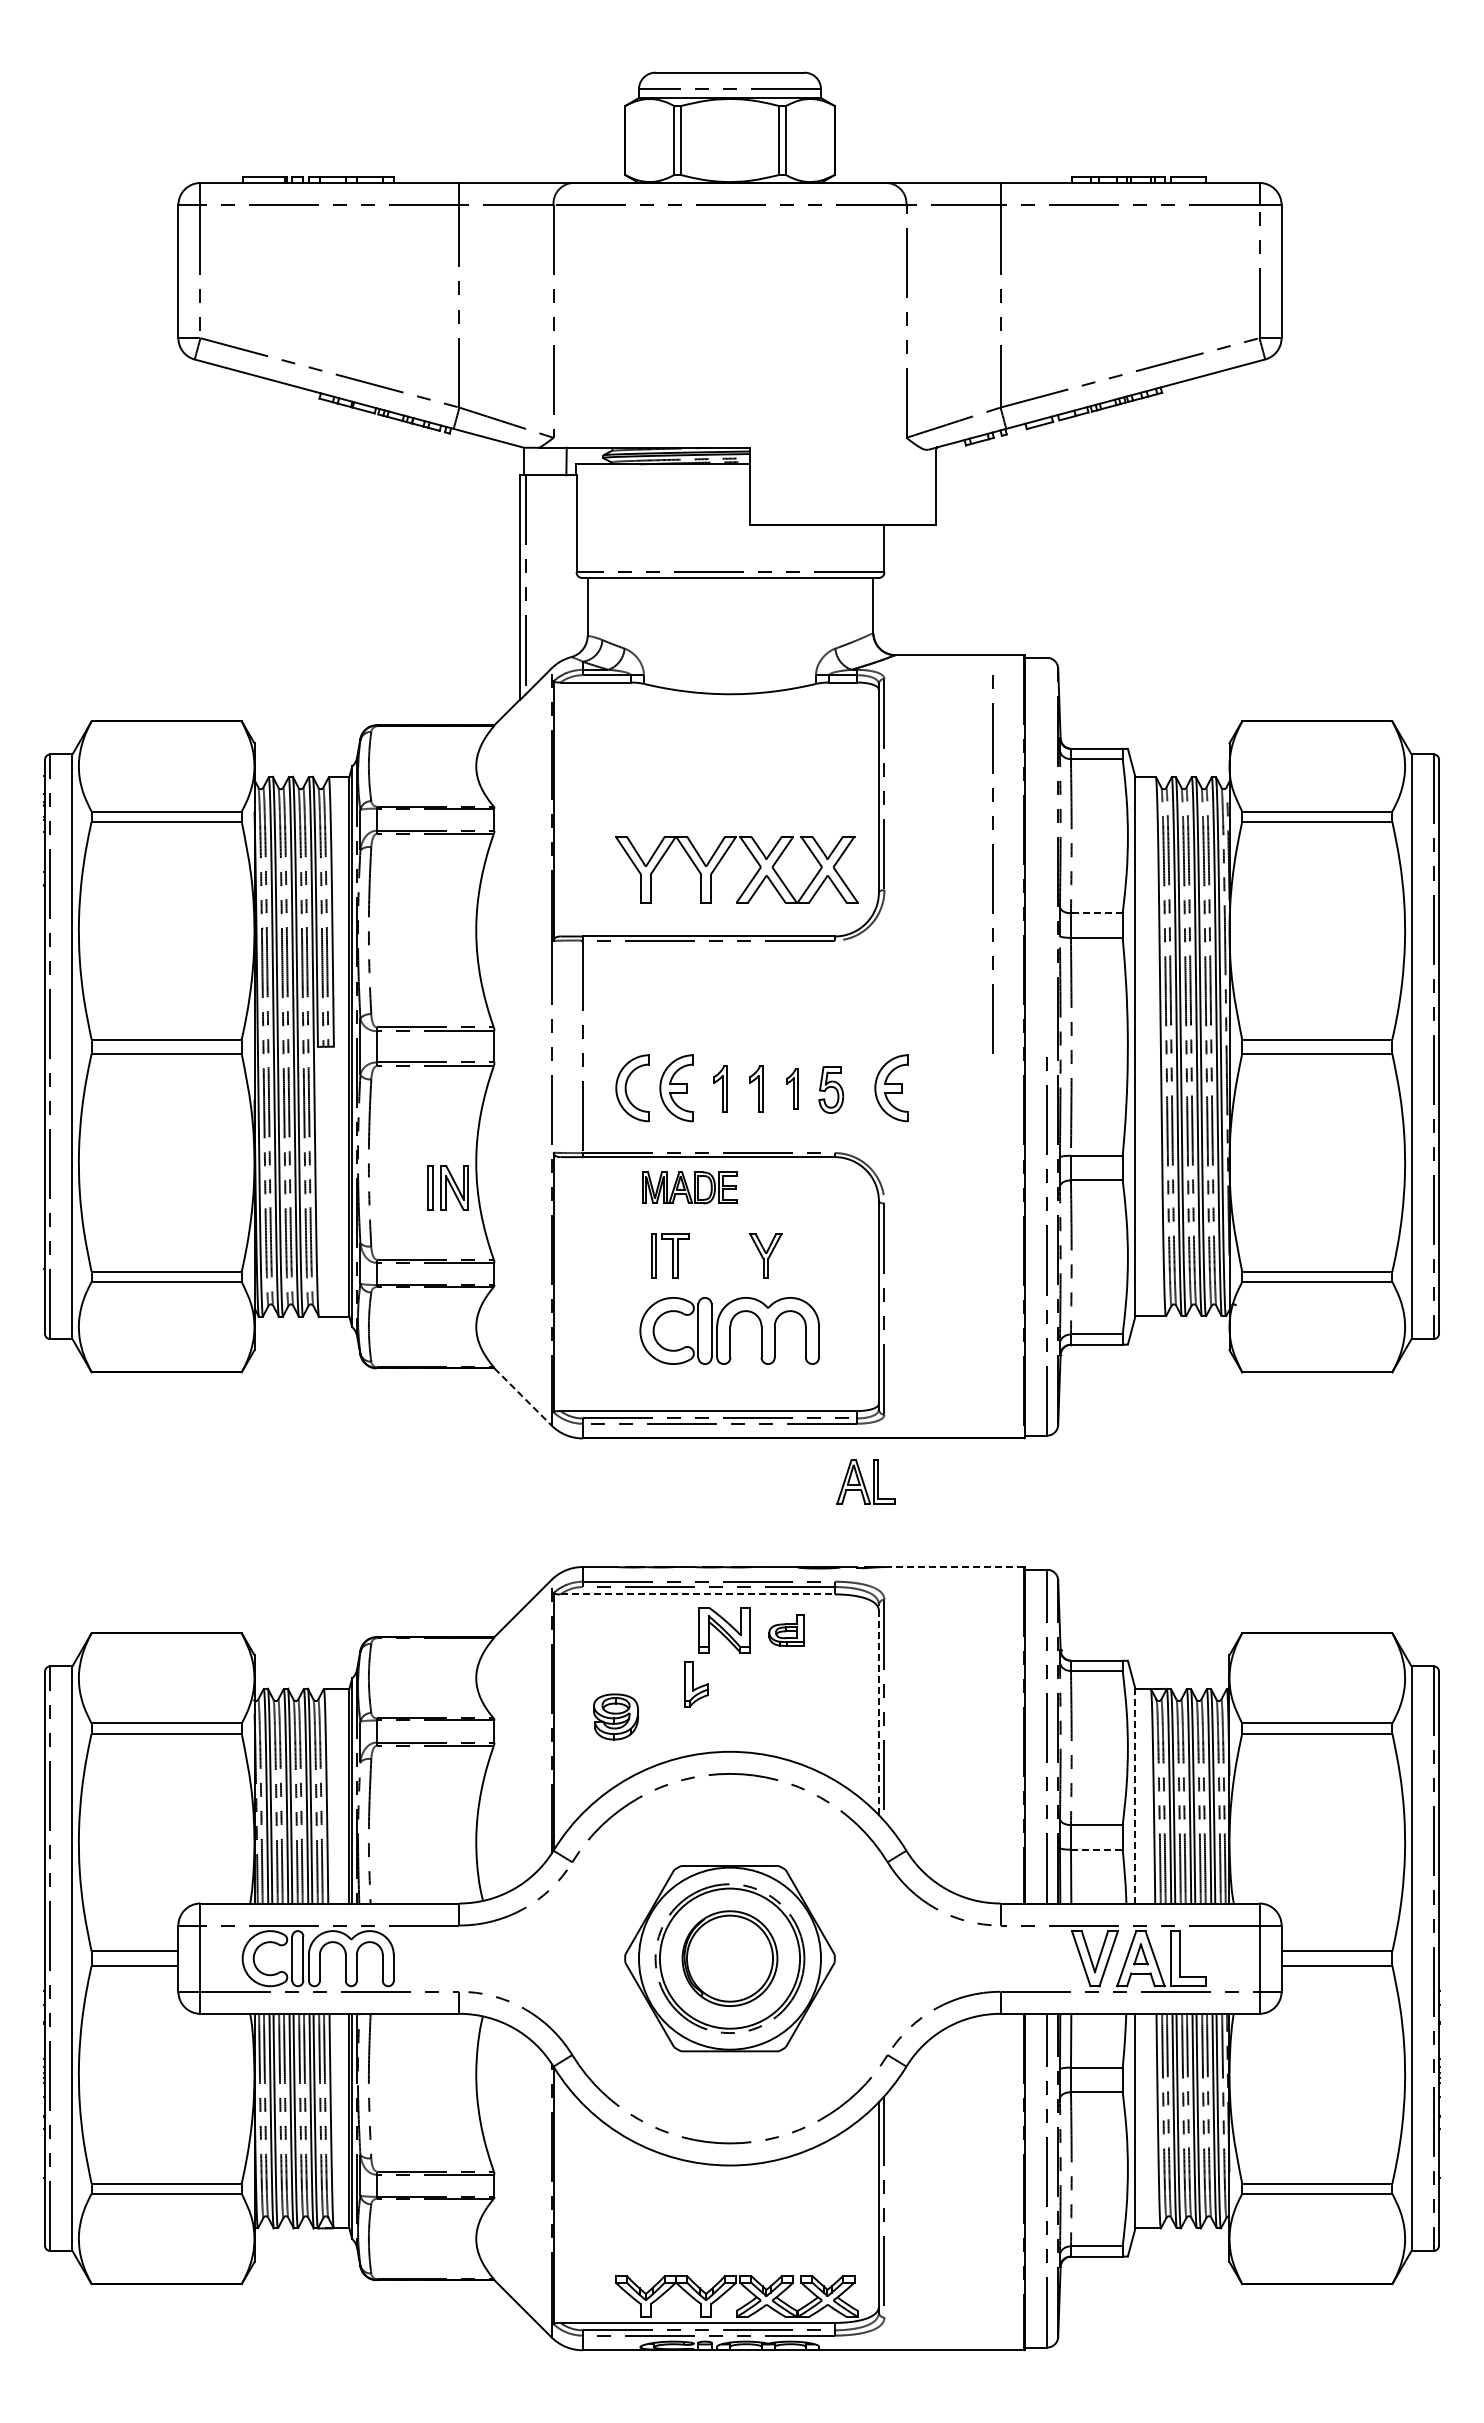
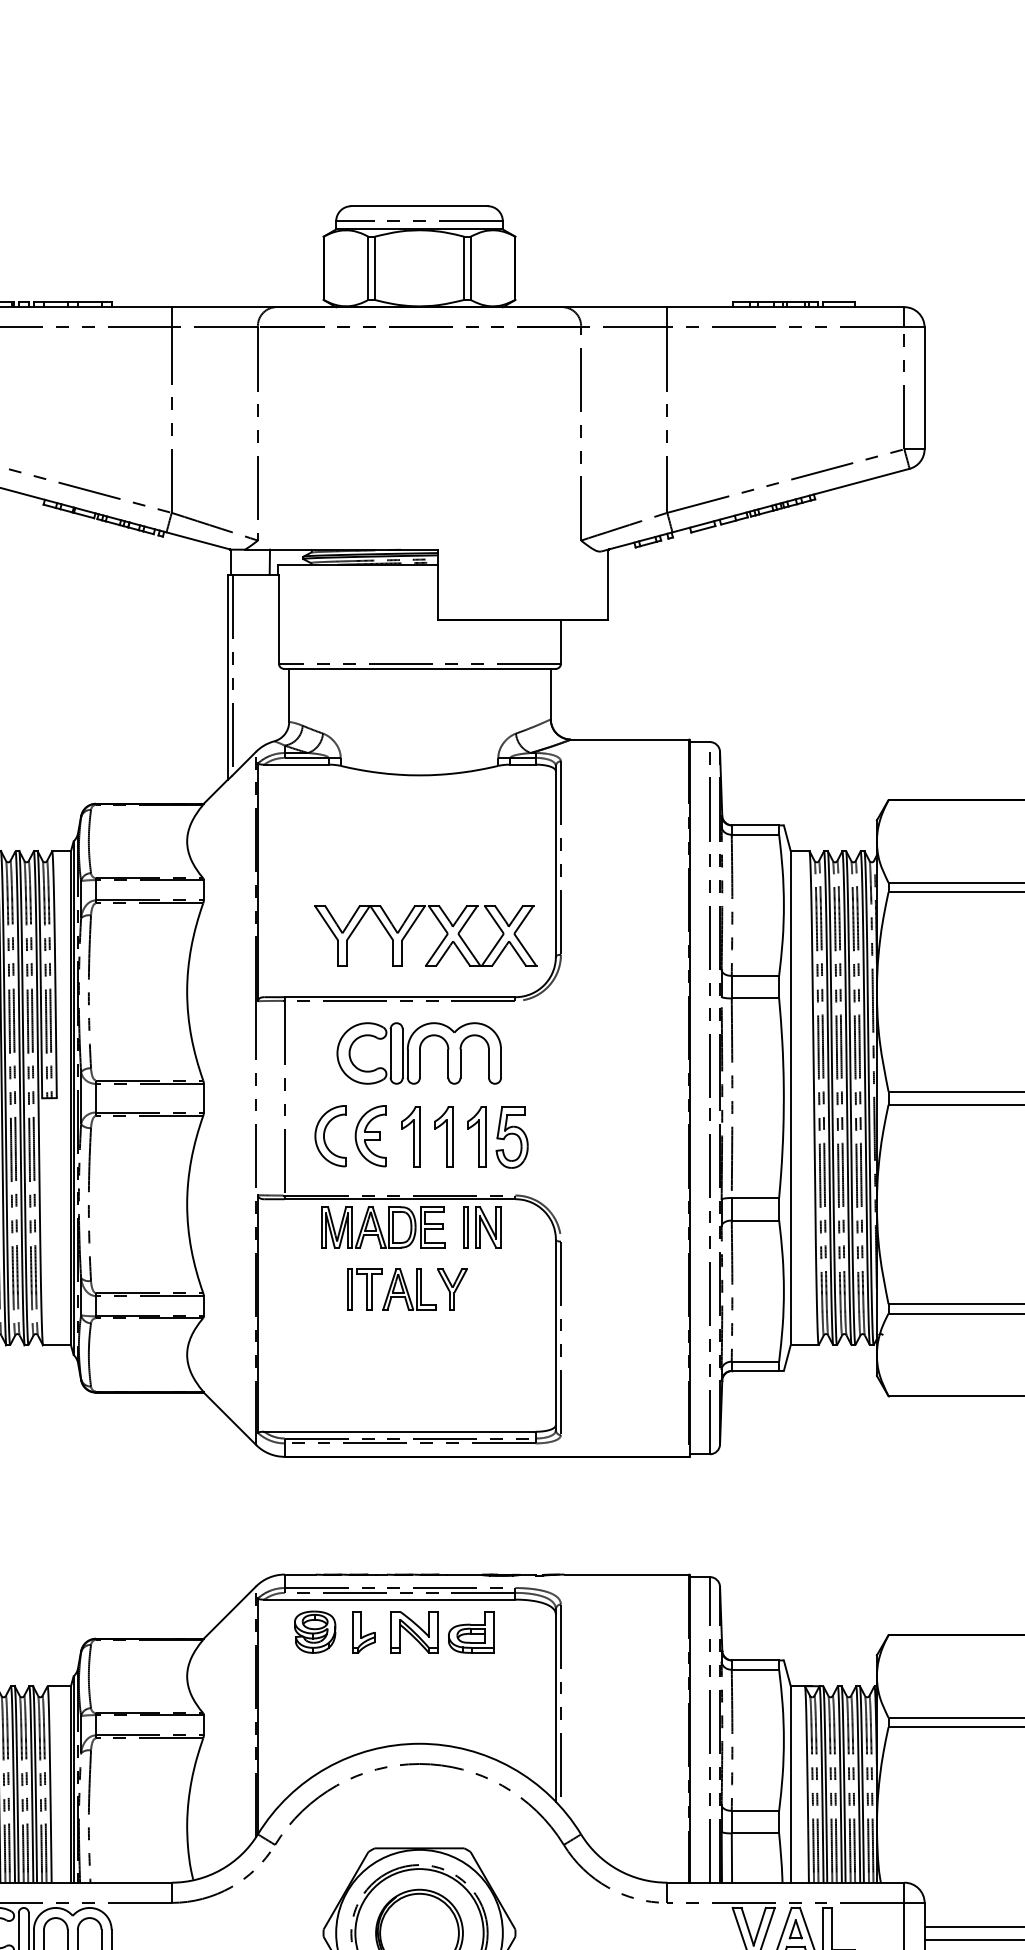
line: (992, 864) -> (709, 924), moved
line: (1096, 913) -> (755, 976), dashed -> solid
part: (720, 1088) -> (410, 1136), size x1.43
part: (756, 1088) -> (443, 1136), size x1.43
part: (792, 1088) -> (476, 1136), size x1.67
part: (891, 1088) -> (567, 1136), removed
part: (831, 1089) -> (512, 1137), size x1.43
part: (447, 1187) -> (481, 1227), moved
part: (689, 1187) -> (382, 1227), size x1.43
part: (729, 1330) -> (419, 1053), moved
line: (523, 1397) -> (230, 1419), dashed -> solid
part: (865, 1481) -> (408, 1289), moved
line: (956, 1567) -> (626, 1575), dashed -> solid
line: (698, 1594) -> (390, 1599), dashed -> solid
part: (786, 1630) -> (471, 1632), size x1.43
part: (696, 1684) -> (364, 1632), moved
line: (878, 1709) -> (555, 1705), dashed -> solid
part: (615, 1716) -> (314, 1631), moved
line: (1135, 1795) -> (790, 1783), dashed -> solid
line: (1096, 1849) -> (755, 1833), dashed -> solid

